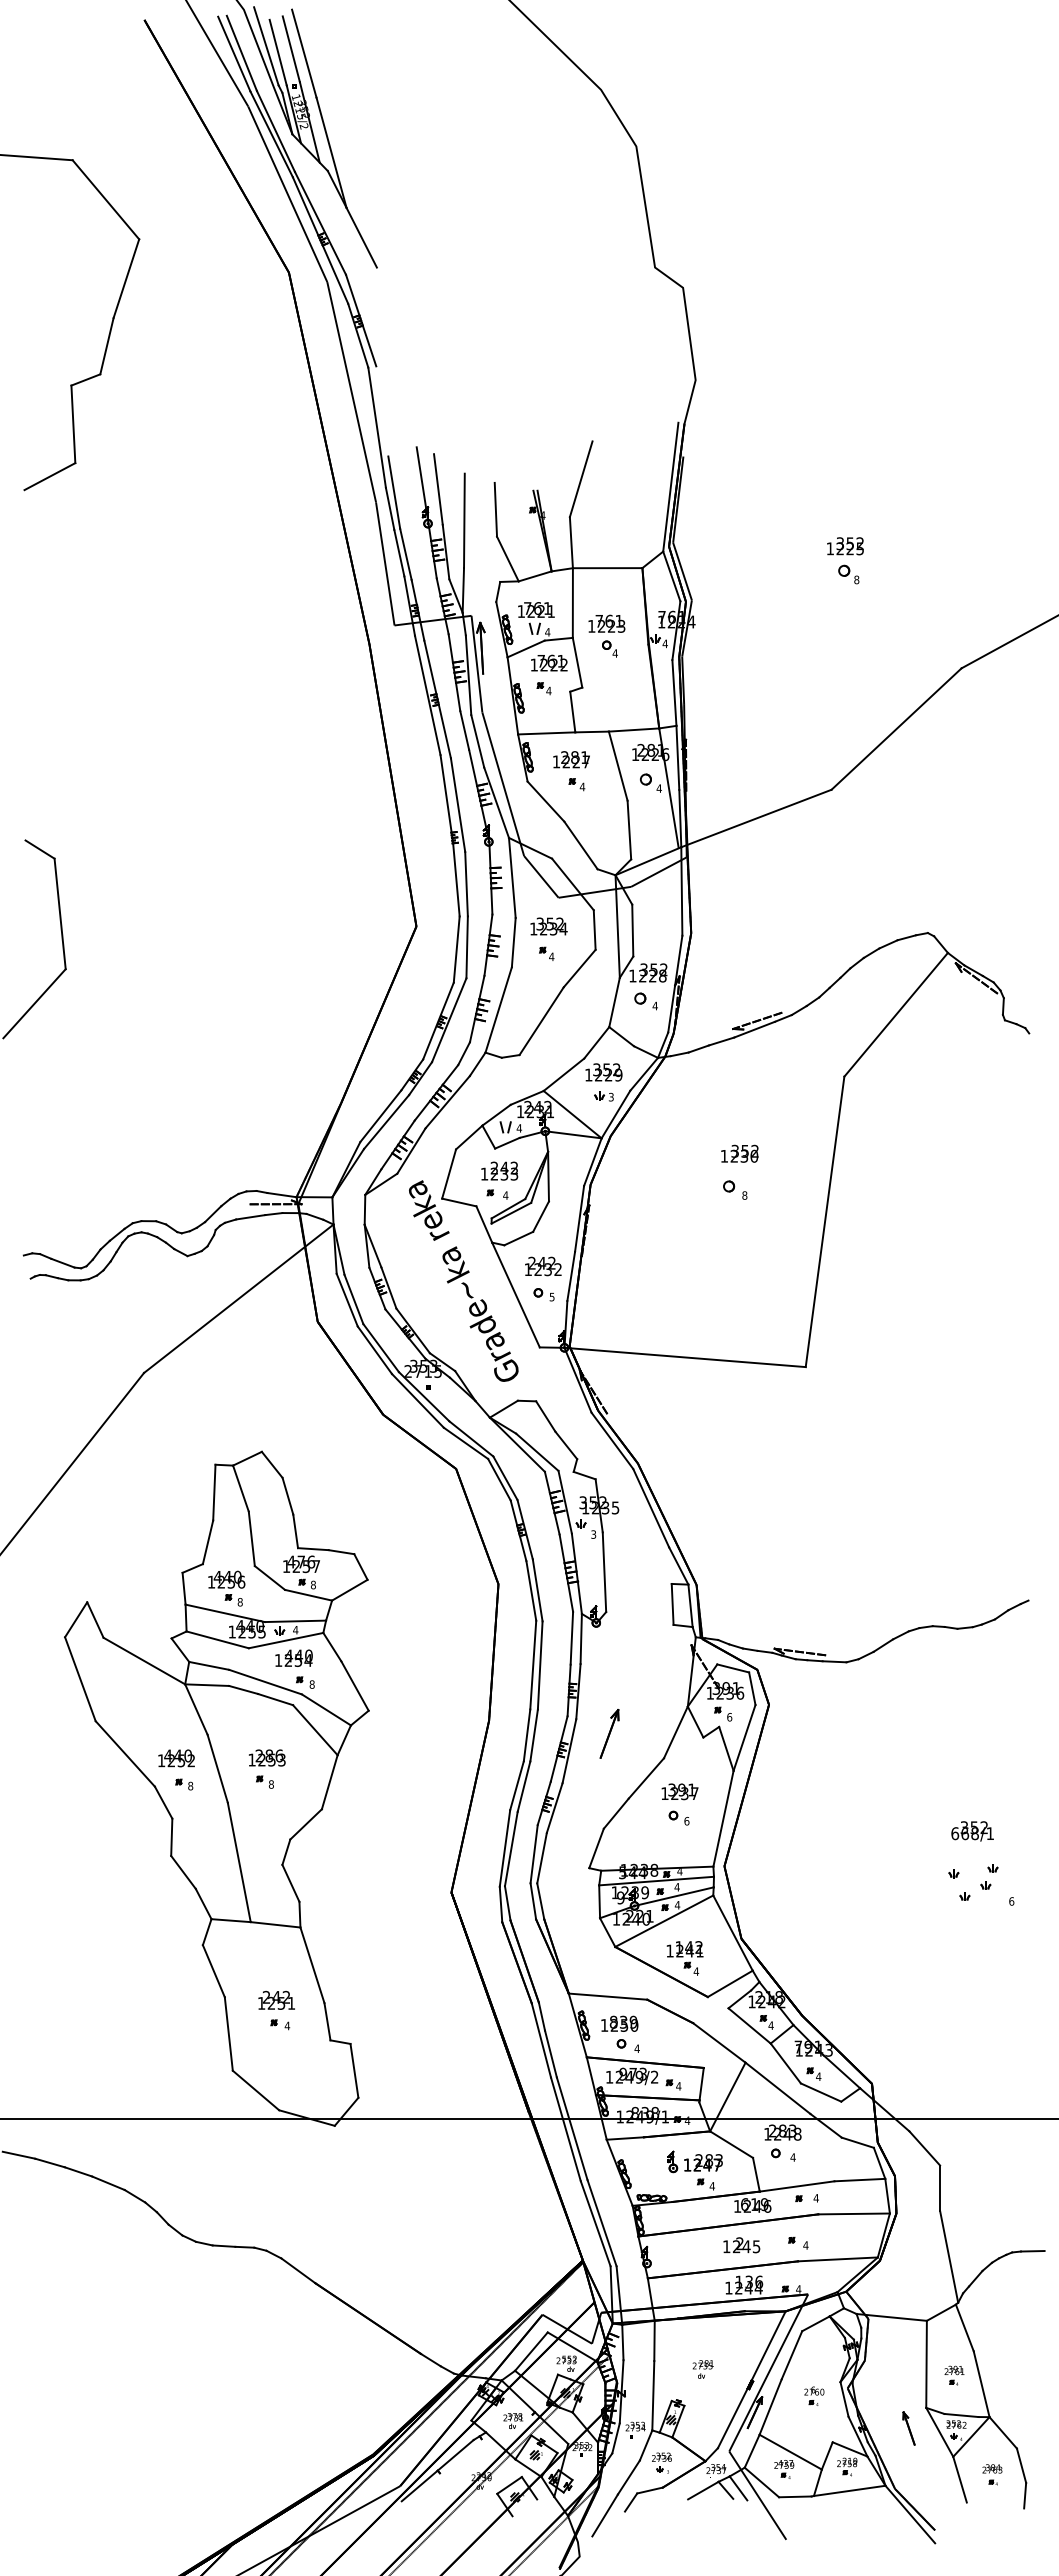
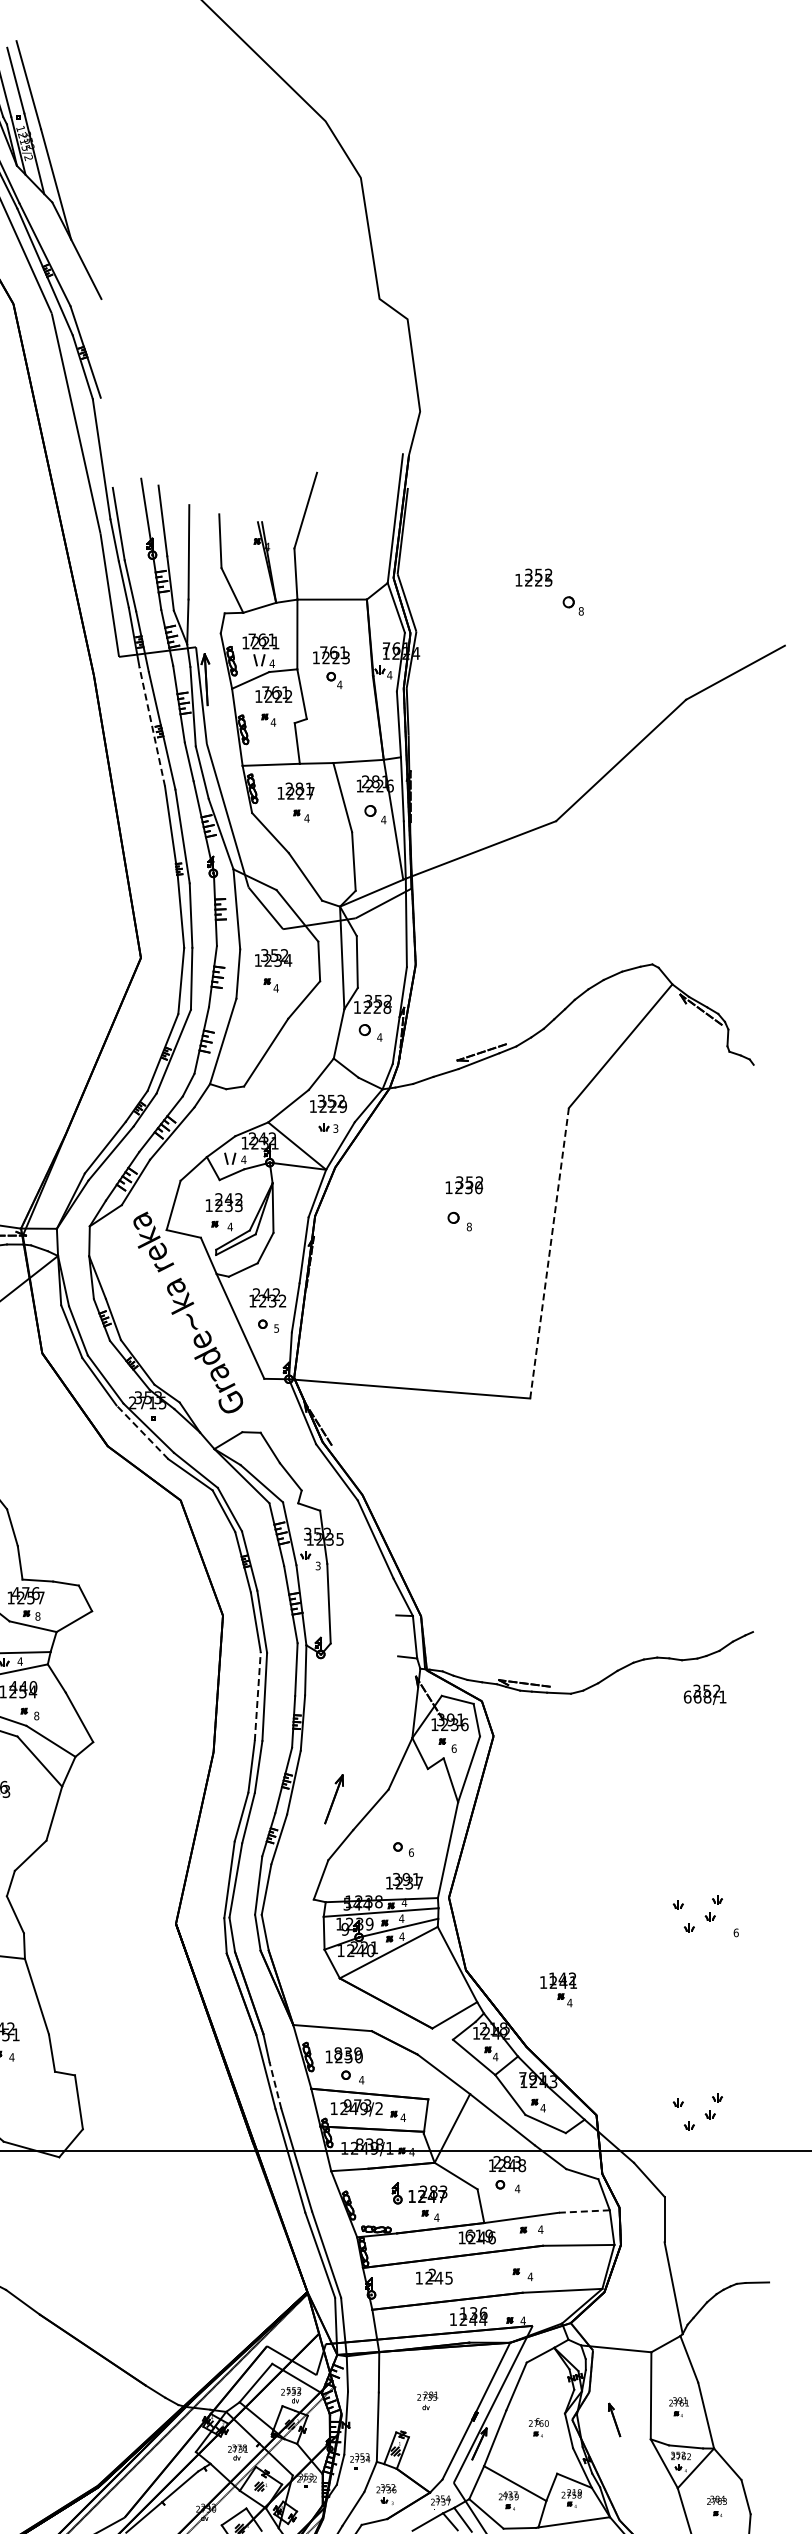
text: (845, 546) -> (534, 577), moved
line: (427, 694) -> (152, 725), solid -> dashed
line: (825, 1221) -> (550, 1252), solid -> dashed
line: (417, 1400) -> (142, 1431), solid -> dashed
line: (672, 1603) -> (397, 1634), removed
line: (533, 1664) -> (258, 1695), solid -> dashed
part: (609, 1733) -> (334, 1798), moved
text: (679, 1791) -> (404, 1880), moved
text: (972, 1831) -> (705, 1694), moved
part: (684, 1958) -> (558, 1989), moved
line: (550, 2053) -> (275, 2084), solid -> dashed
part: (980, 2082) -> (705, 2113), added
line: (859, 2180) -> (584, 2211), solid -> dashed
text: (741, 2245) -> (434, 2276), moved
part: (908, 2428) -> (614, 2419), moved

